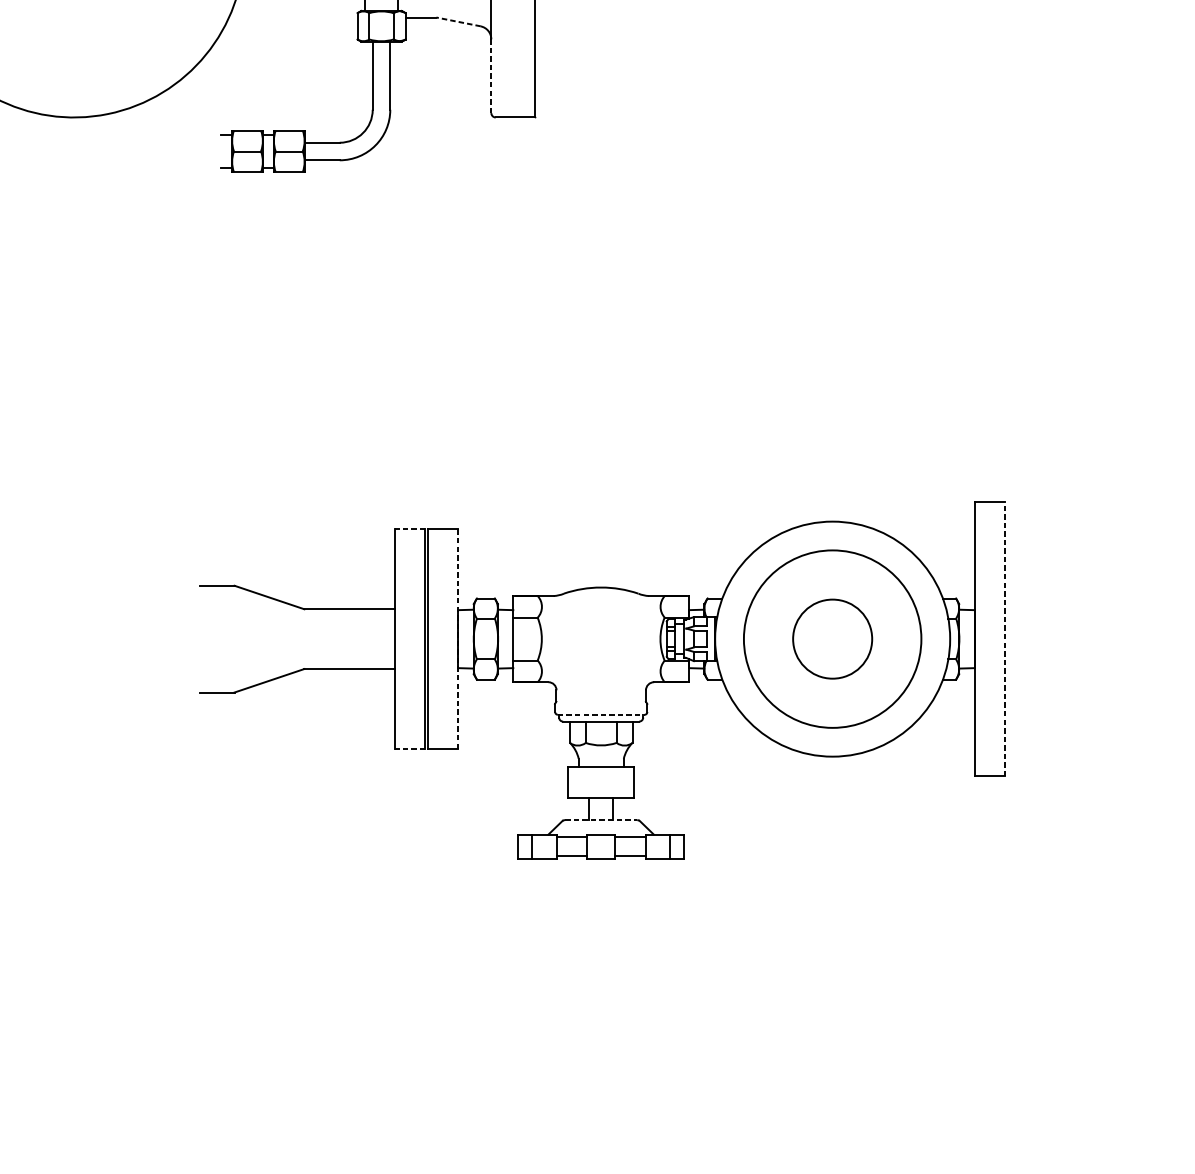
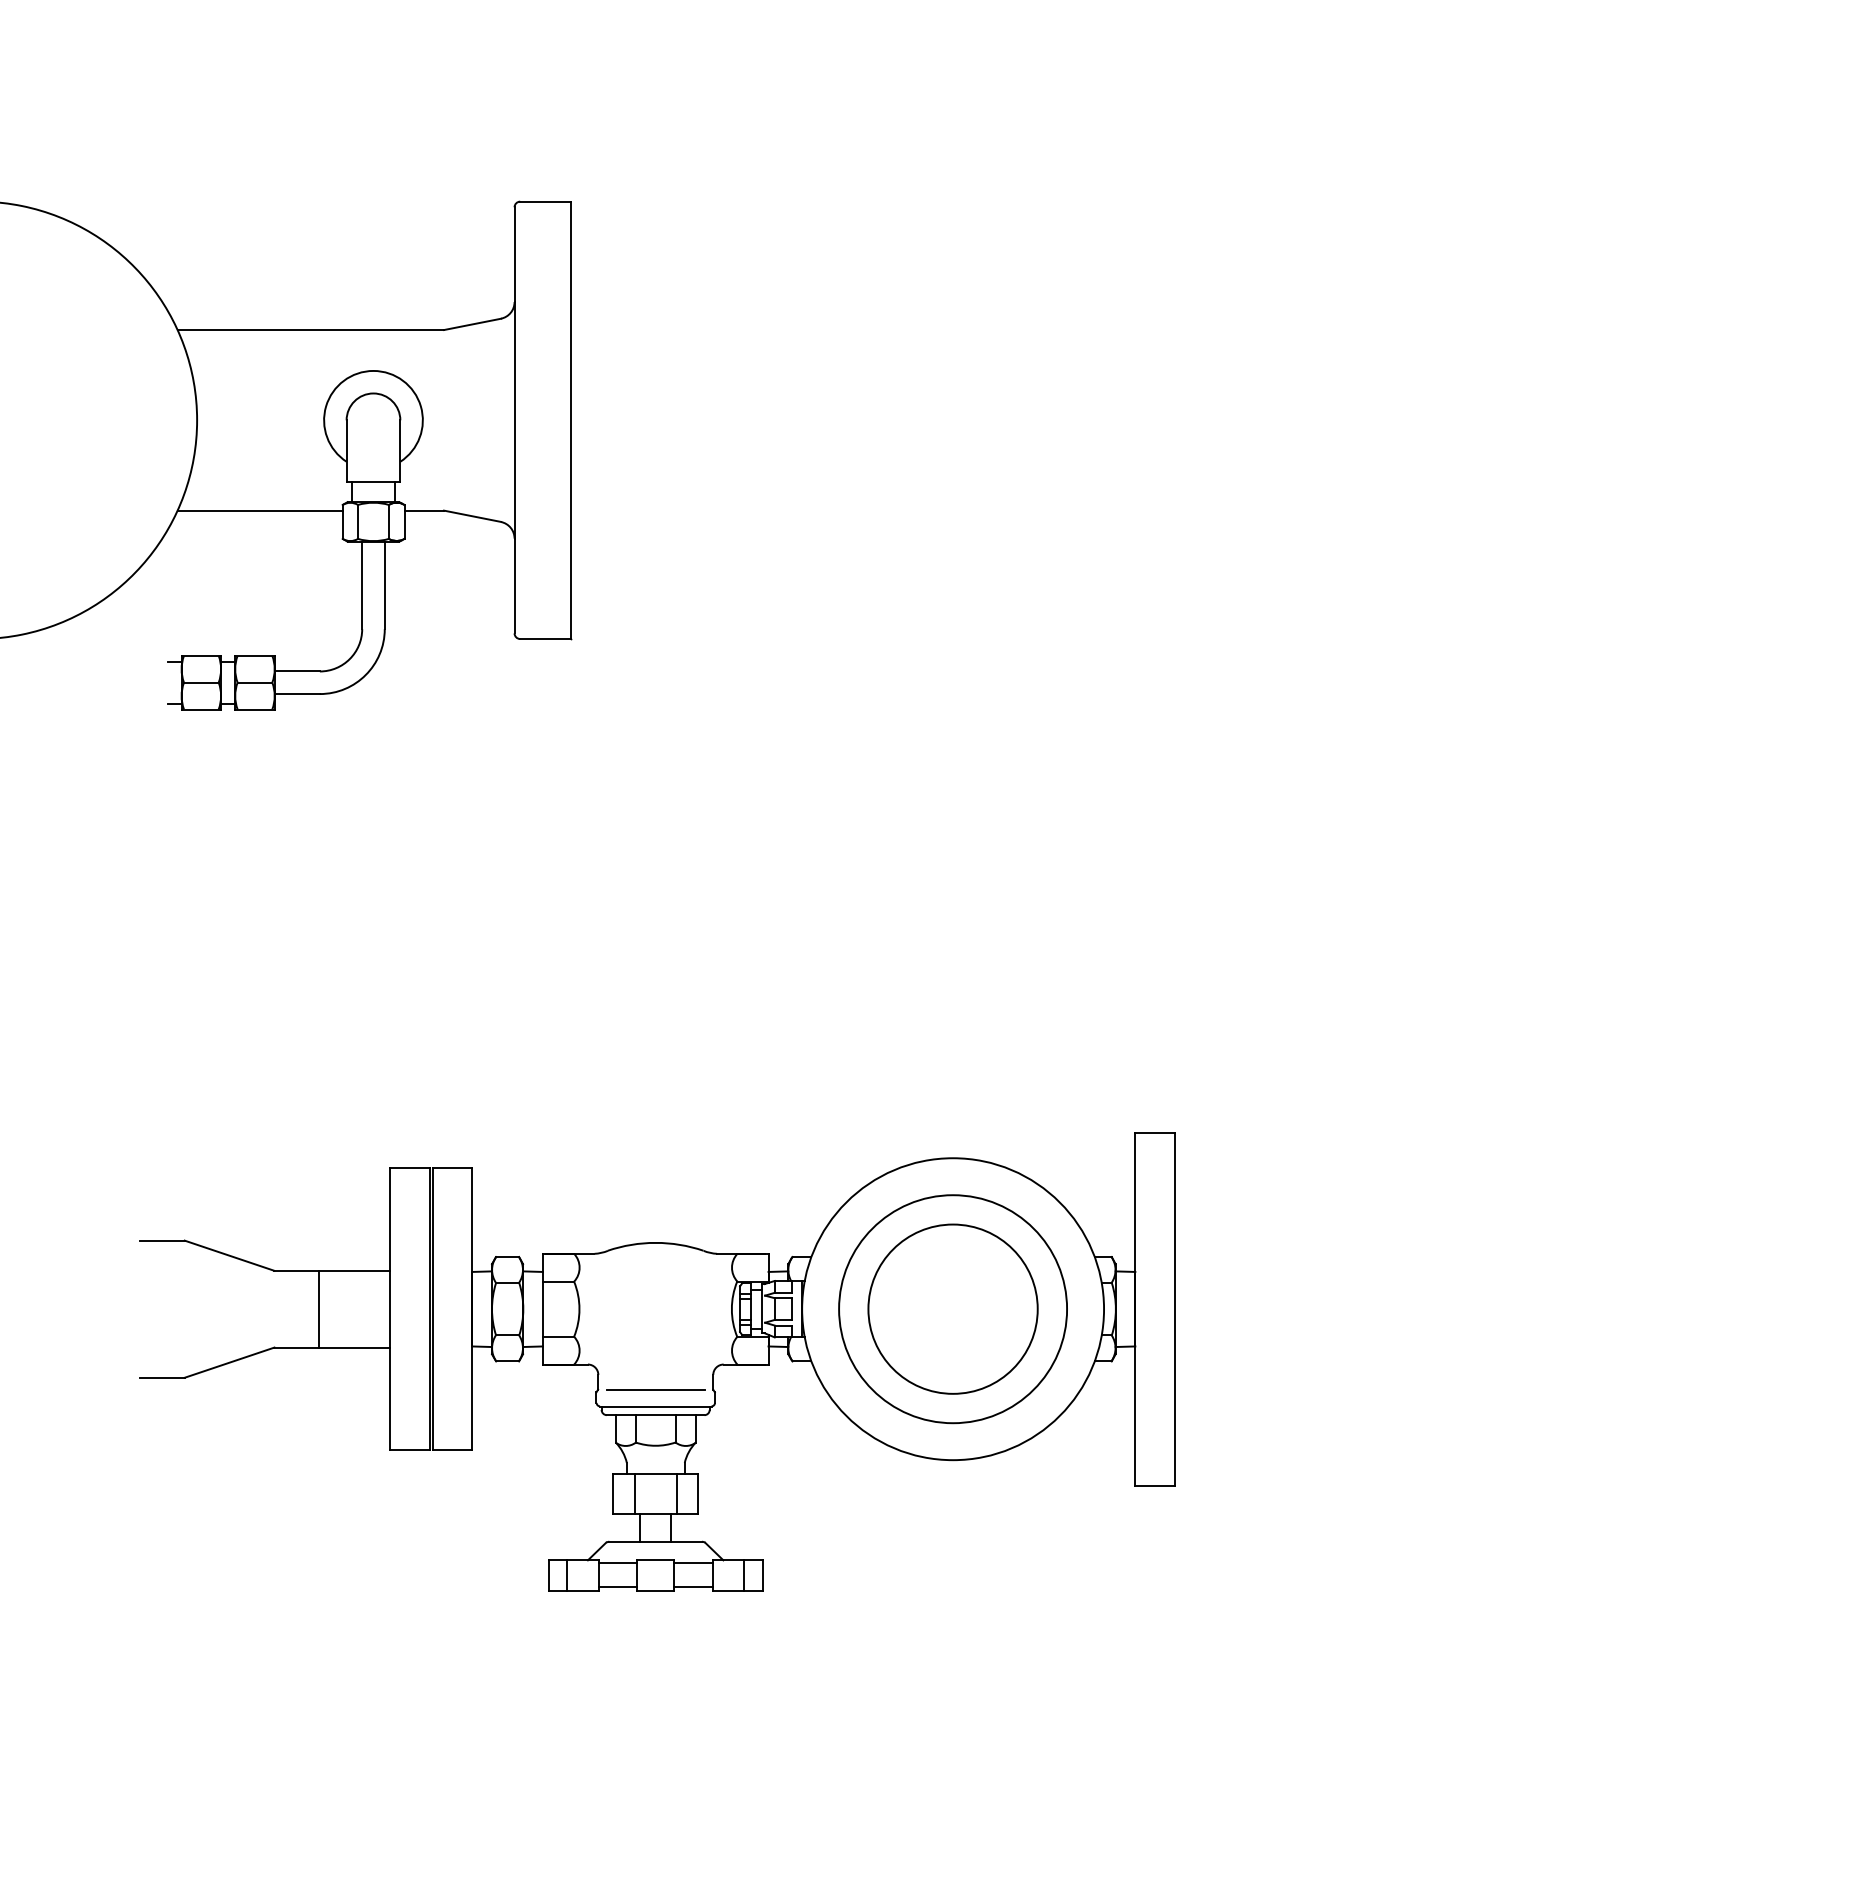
line: (292, 17) -> (259, 510), added
line: (458, 22) -> (472, 516), dashed -> solid
line: (491, 75) -> (514, 585), dashed -> solid
line: (410, 529) -> (410, 1168), dashed -> solid
line: (339, 638) -> (319, 1308), added
line: (458, 638) -> (472, 1308), dashed -> solid
circle: (832, 638) -> (952, 1308), size x1.67
line: (1005, 638) -> (1174, 1308), dashed -> solid
line: (601, 701) -> (655, 1389), added
line: (601, 714) -> (655, 1406), dashed -> solid
line: (410, 749) -> (410, 1450), dashed -> solid
line: (584, 782) -> (634, 1493), added
line: (617, 782) -> (676, 1493), added
line: (601, 819) -> (656, 1541), dashed -> solid

